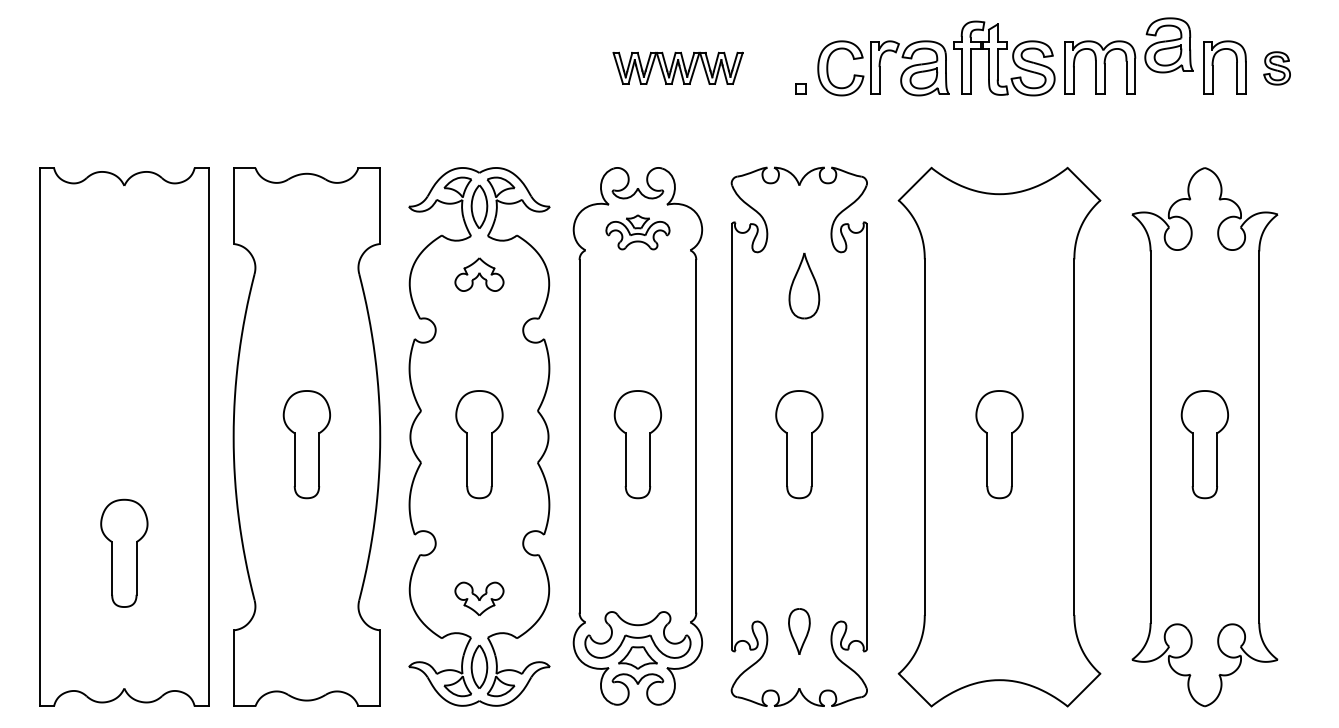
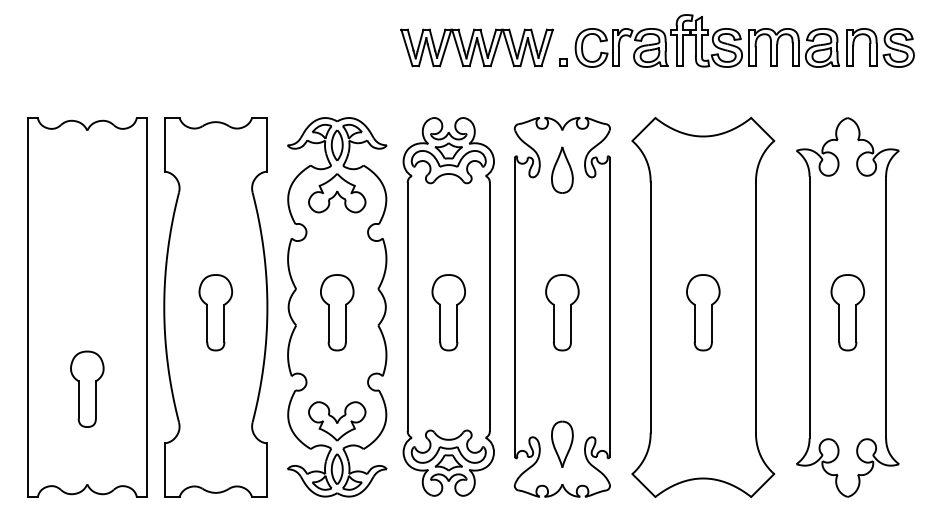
part: (1168, 45) -> (822, 48), moved
part: (677, 68) -> (476, 48), size x1.67
part: (1276, 68) -> (898, 48), size x1.67
part: (637, 232) -> (448, 163), size x1.67
part: (479, 274) -> (337, 193), size x1.67
part: (804, 285) -> (562, 169), moved
part: (479, 598) -> (337, 421), size x1.67
part: (799, 631) -> (562, 444), size x1.43

